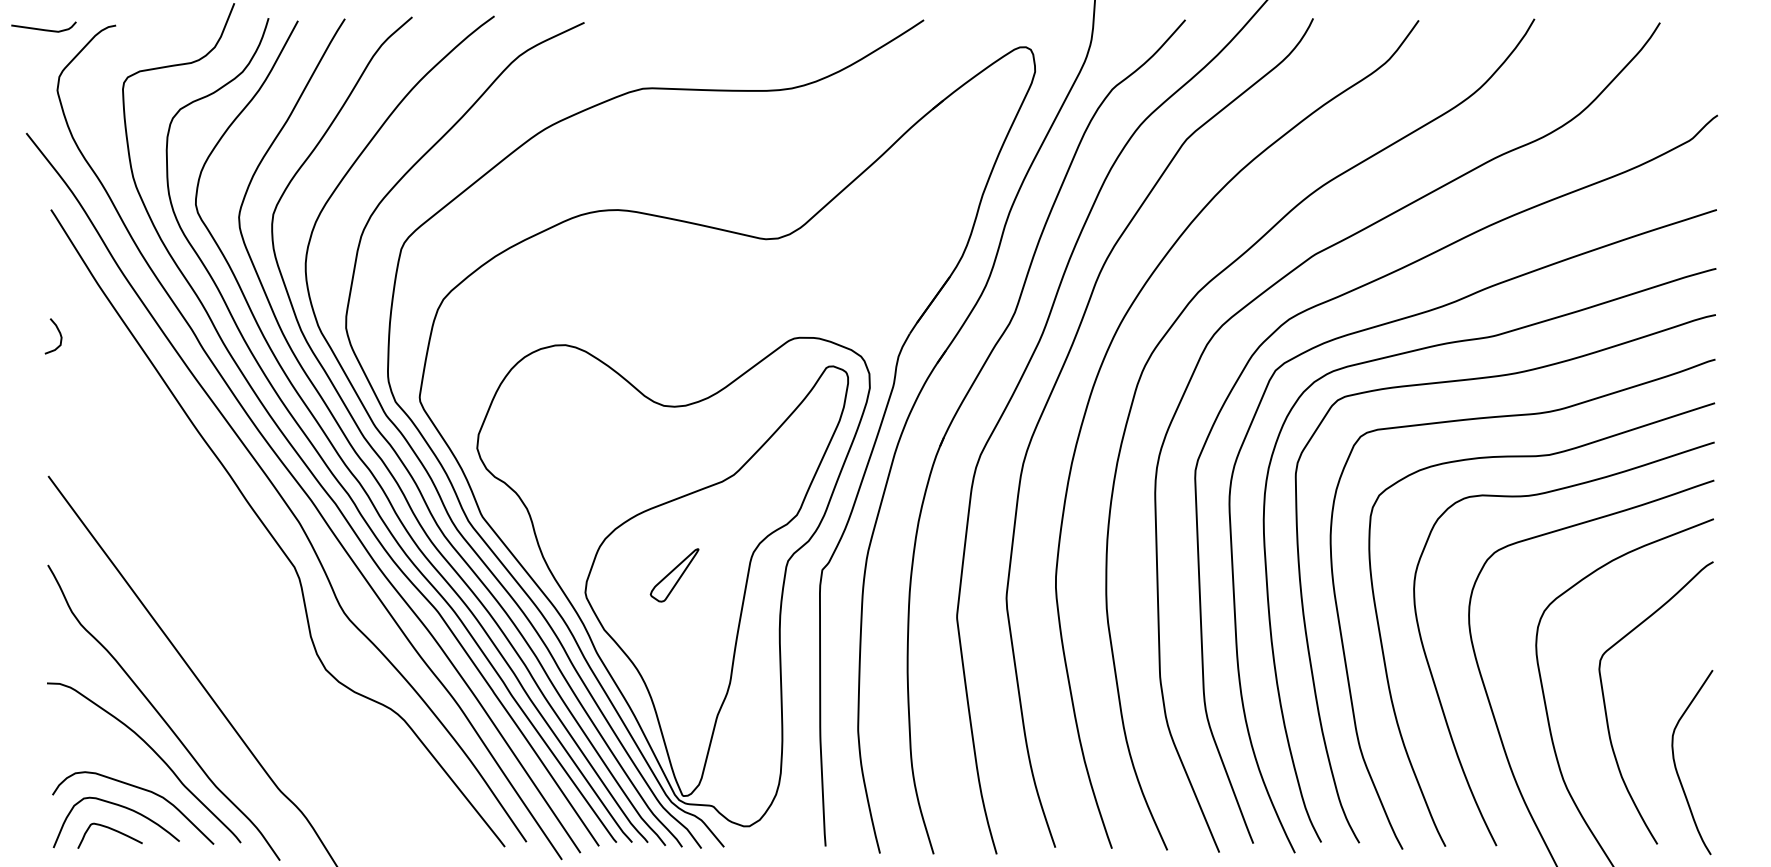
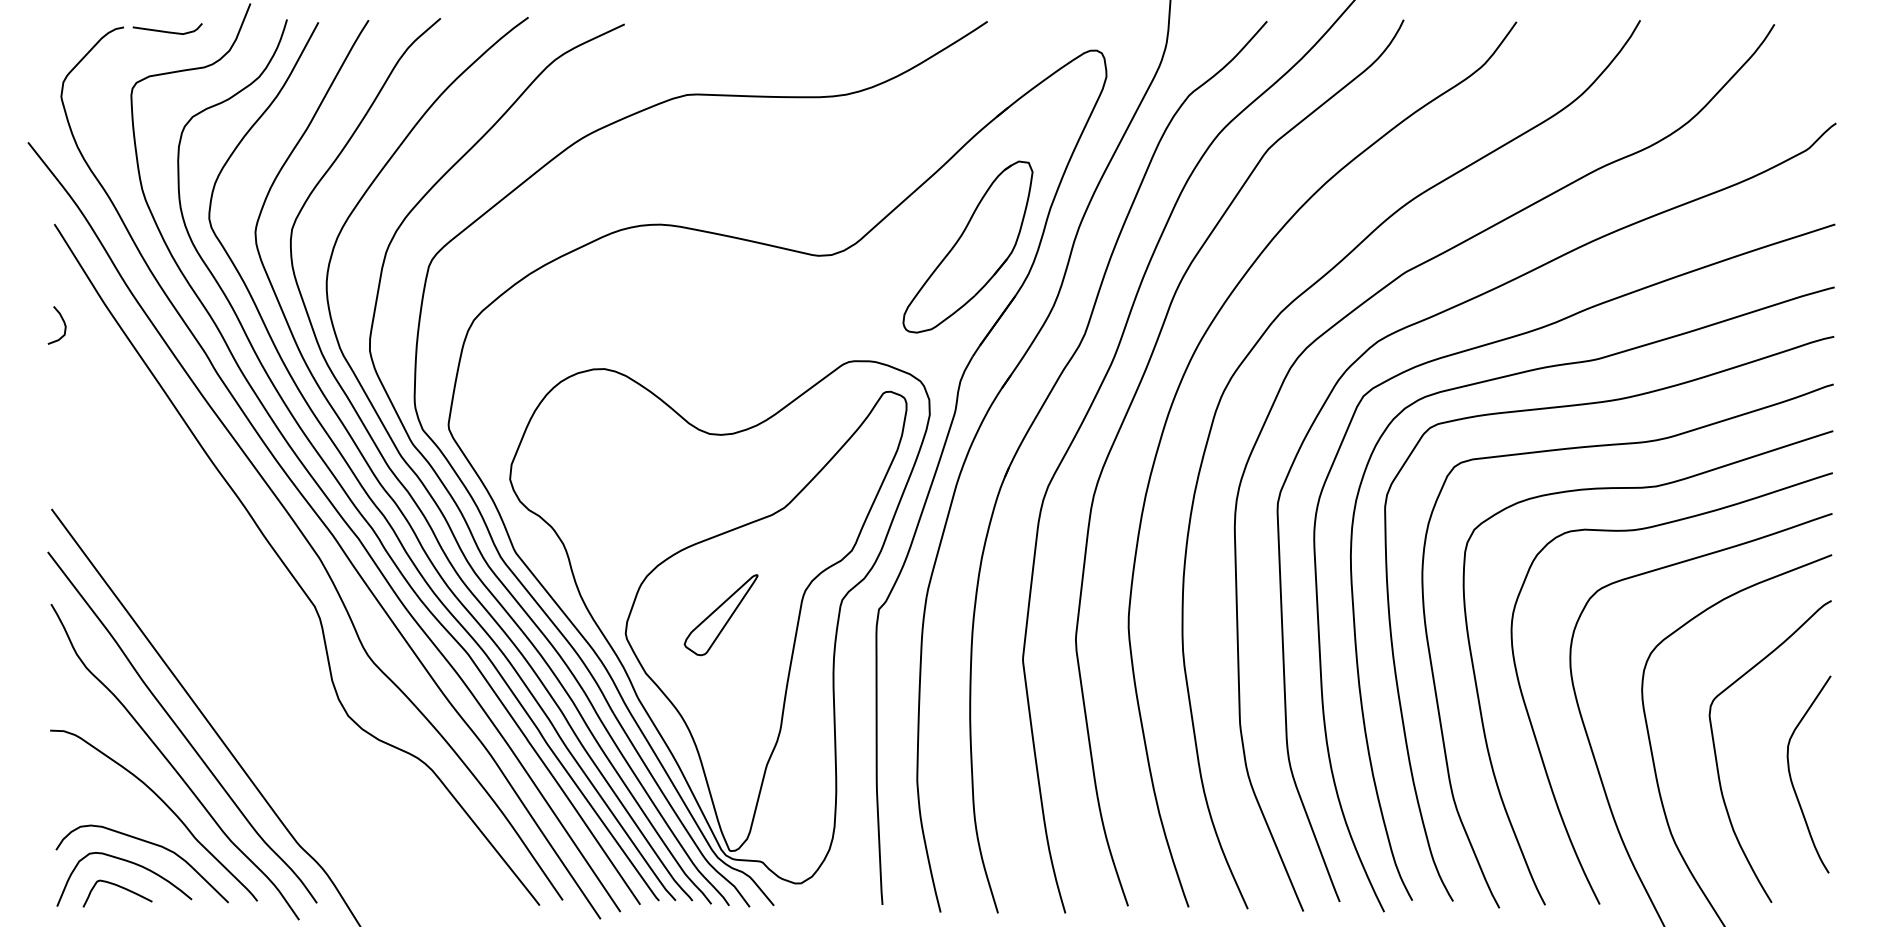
curve: (41, 28) -> (165, 30), moved
part: (905, 230) -> (967, 246), added
curve: (59, 334) -> (63, 323), moved
part: (674, 575) -> (720, 615), size x1.43
curve: (168, 681) -> (180, 728), added
curve: (1676, 766) -> (1792, 778), moved

